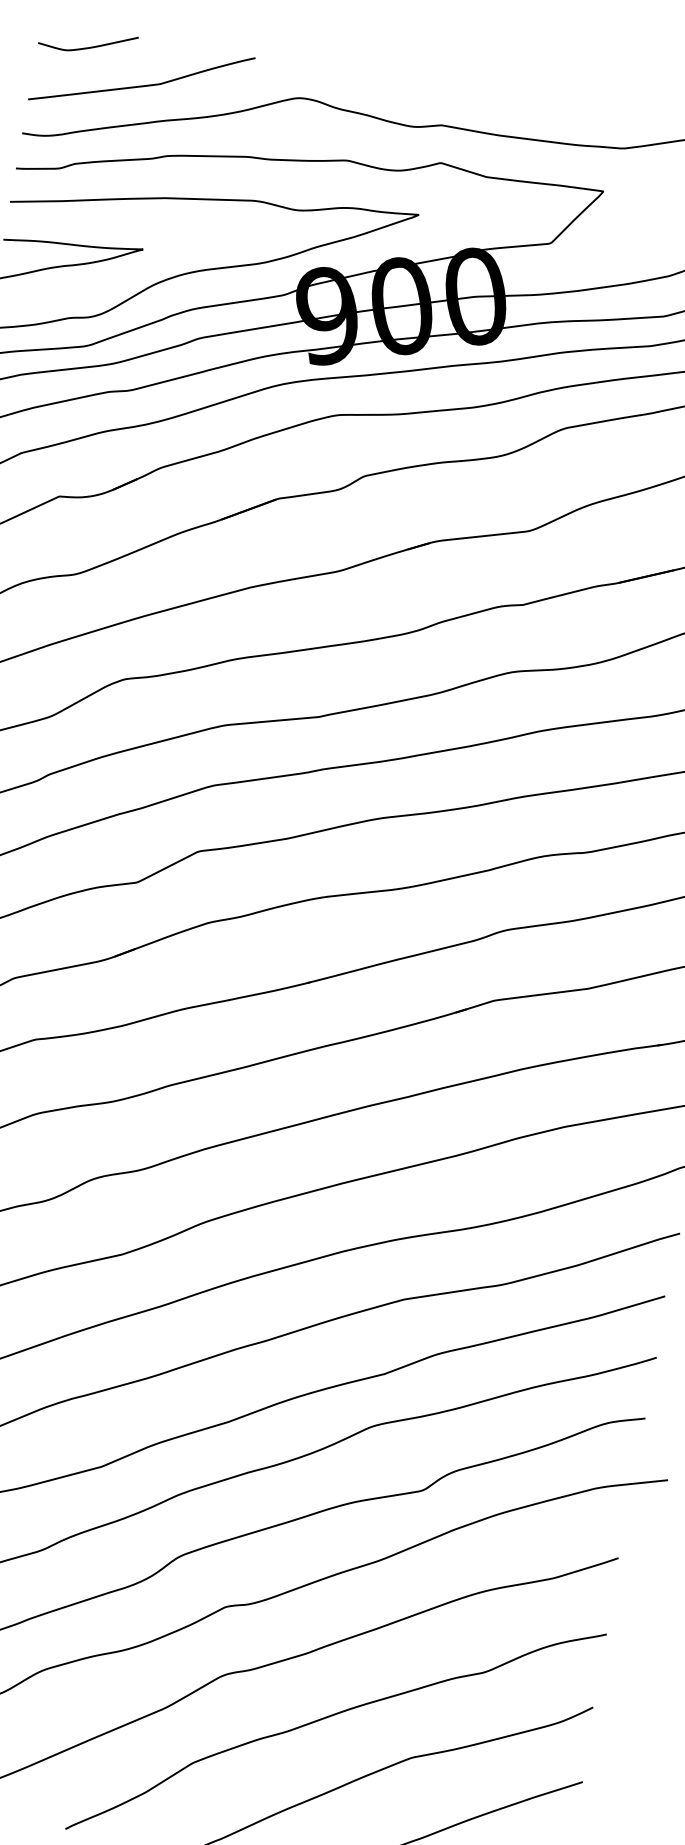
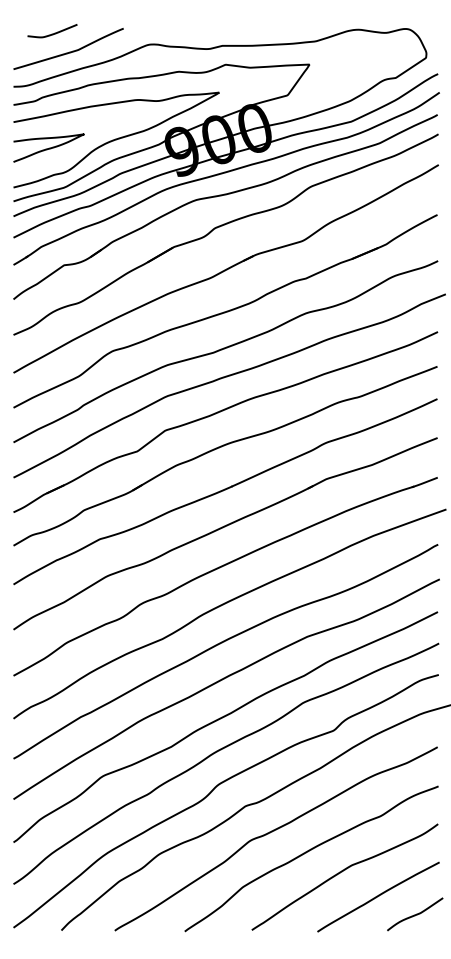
curve: (87, 46) -> (52, 33), moved

